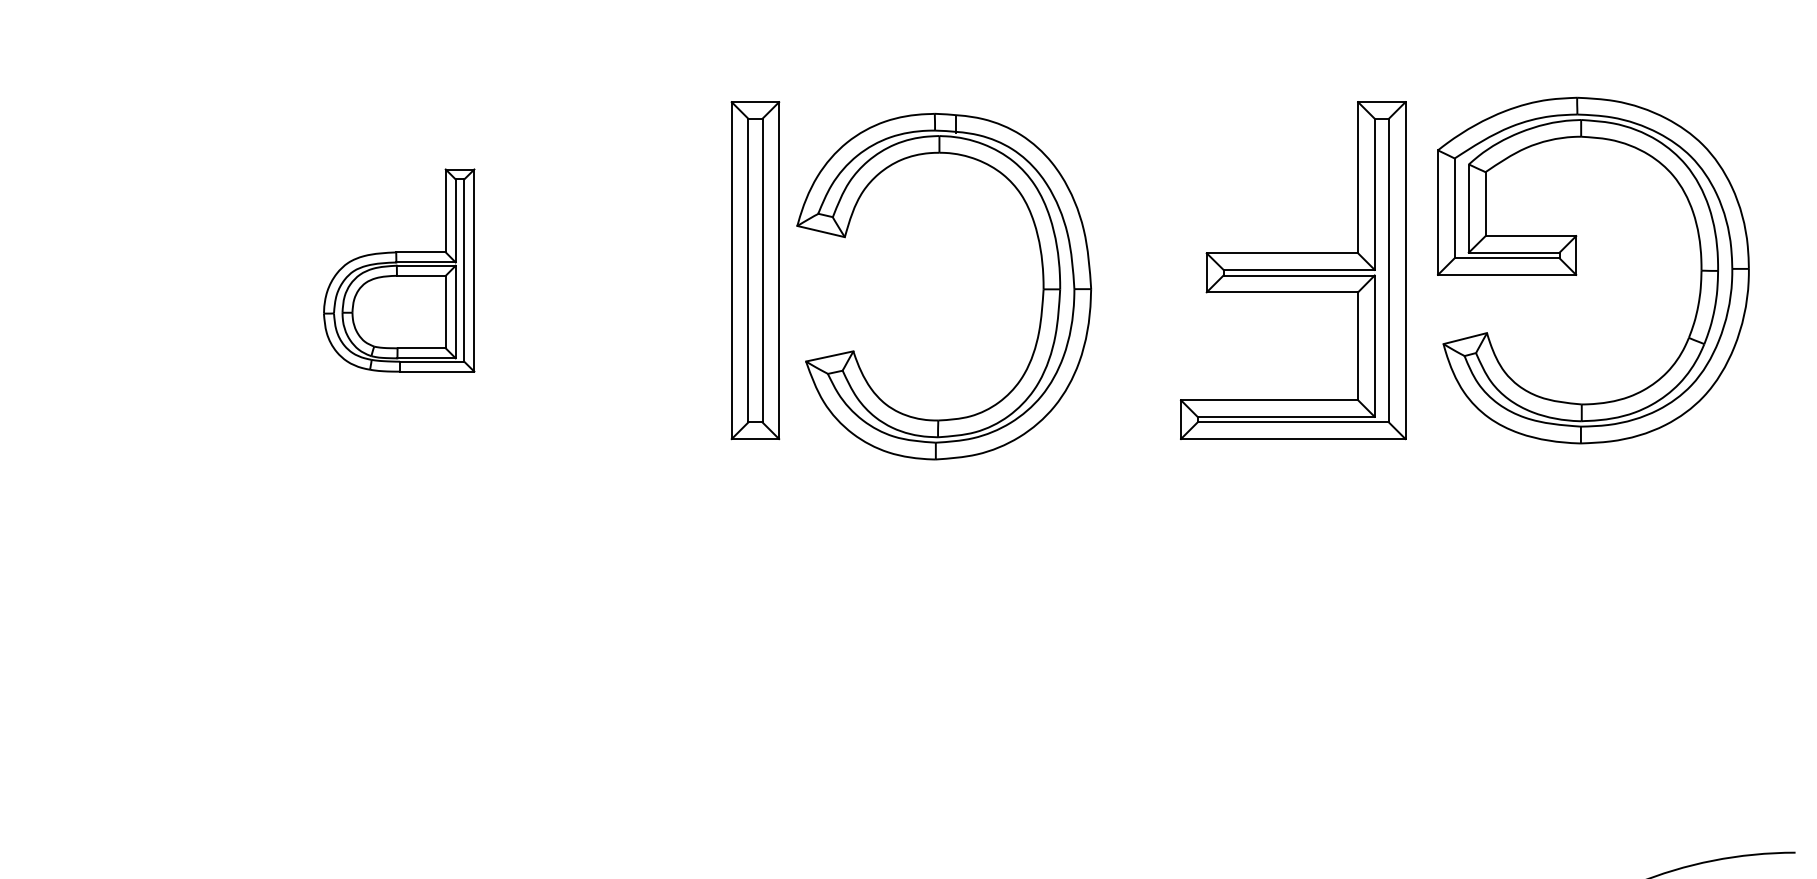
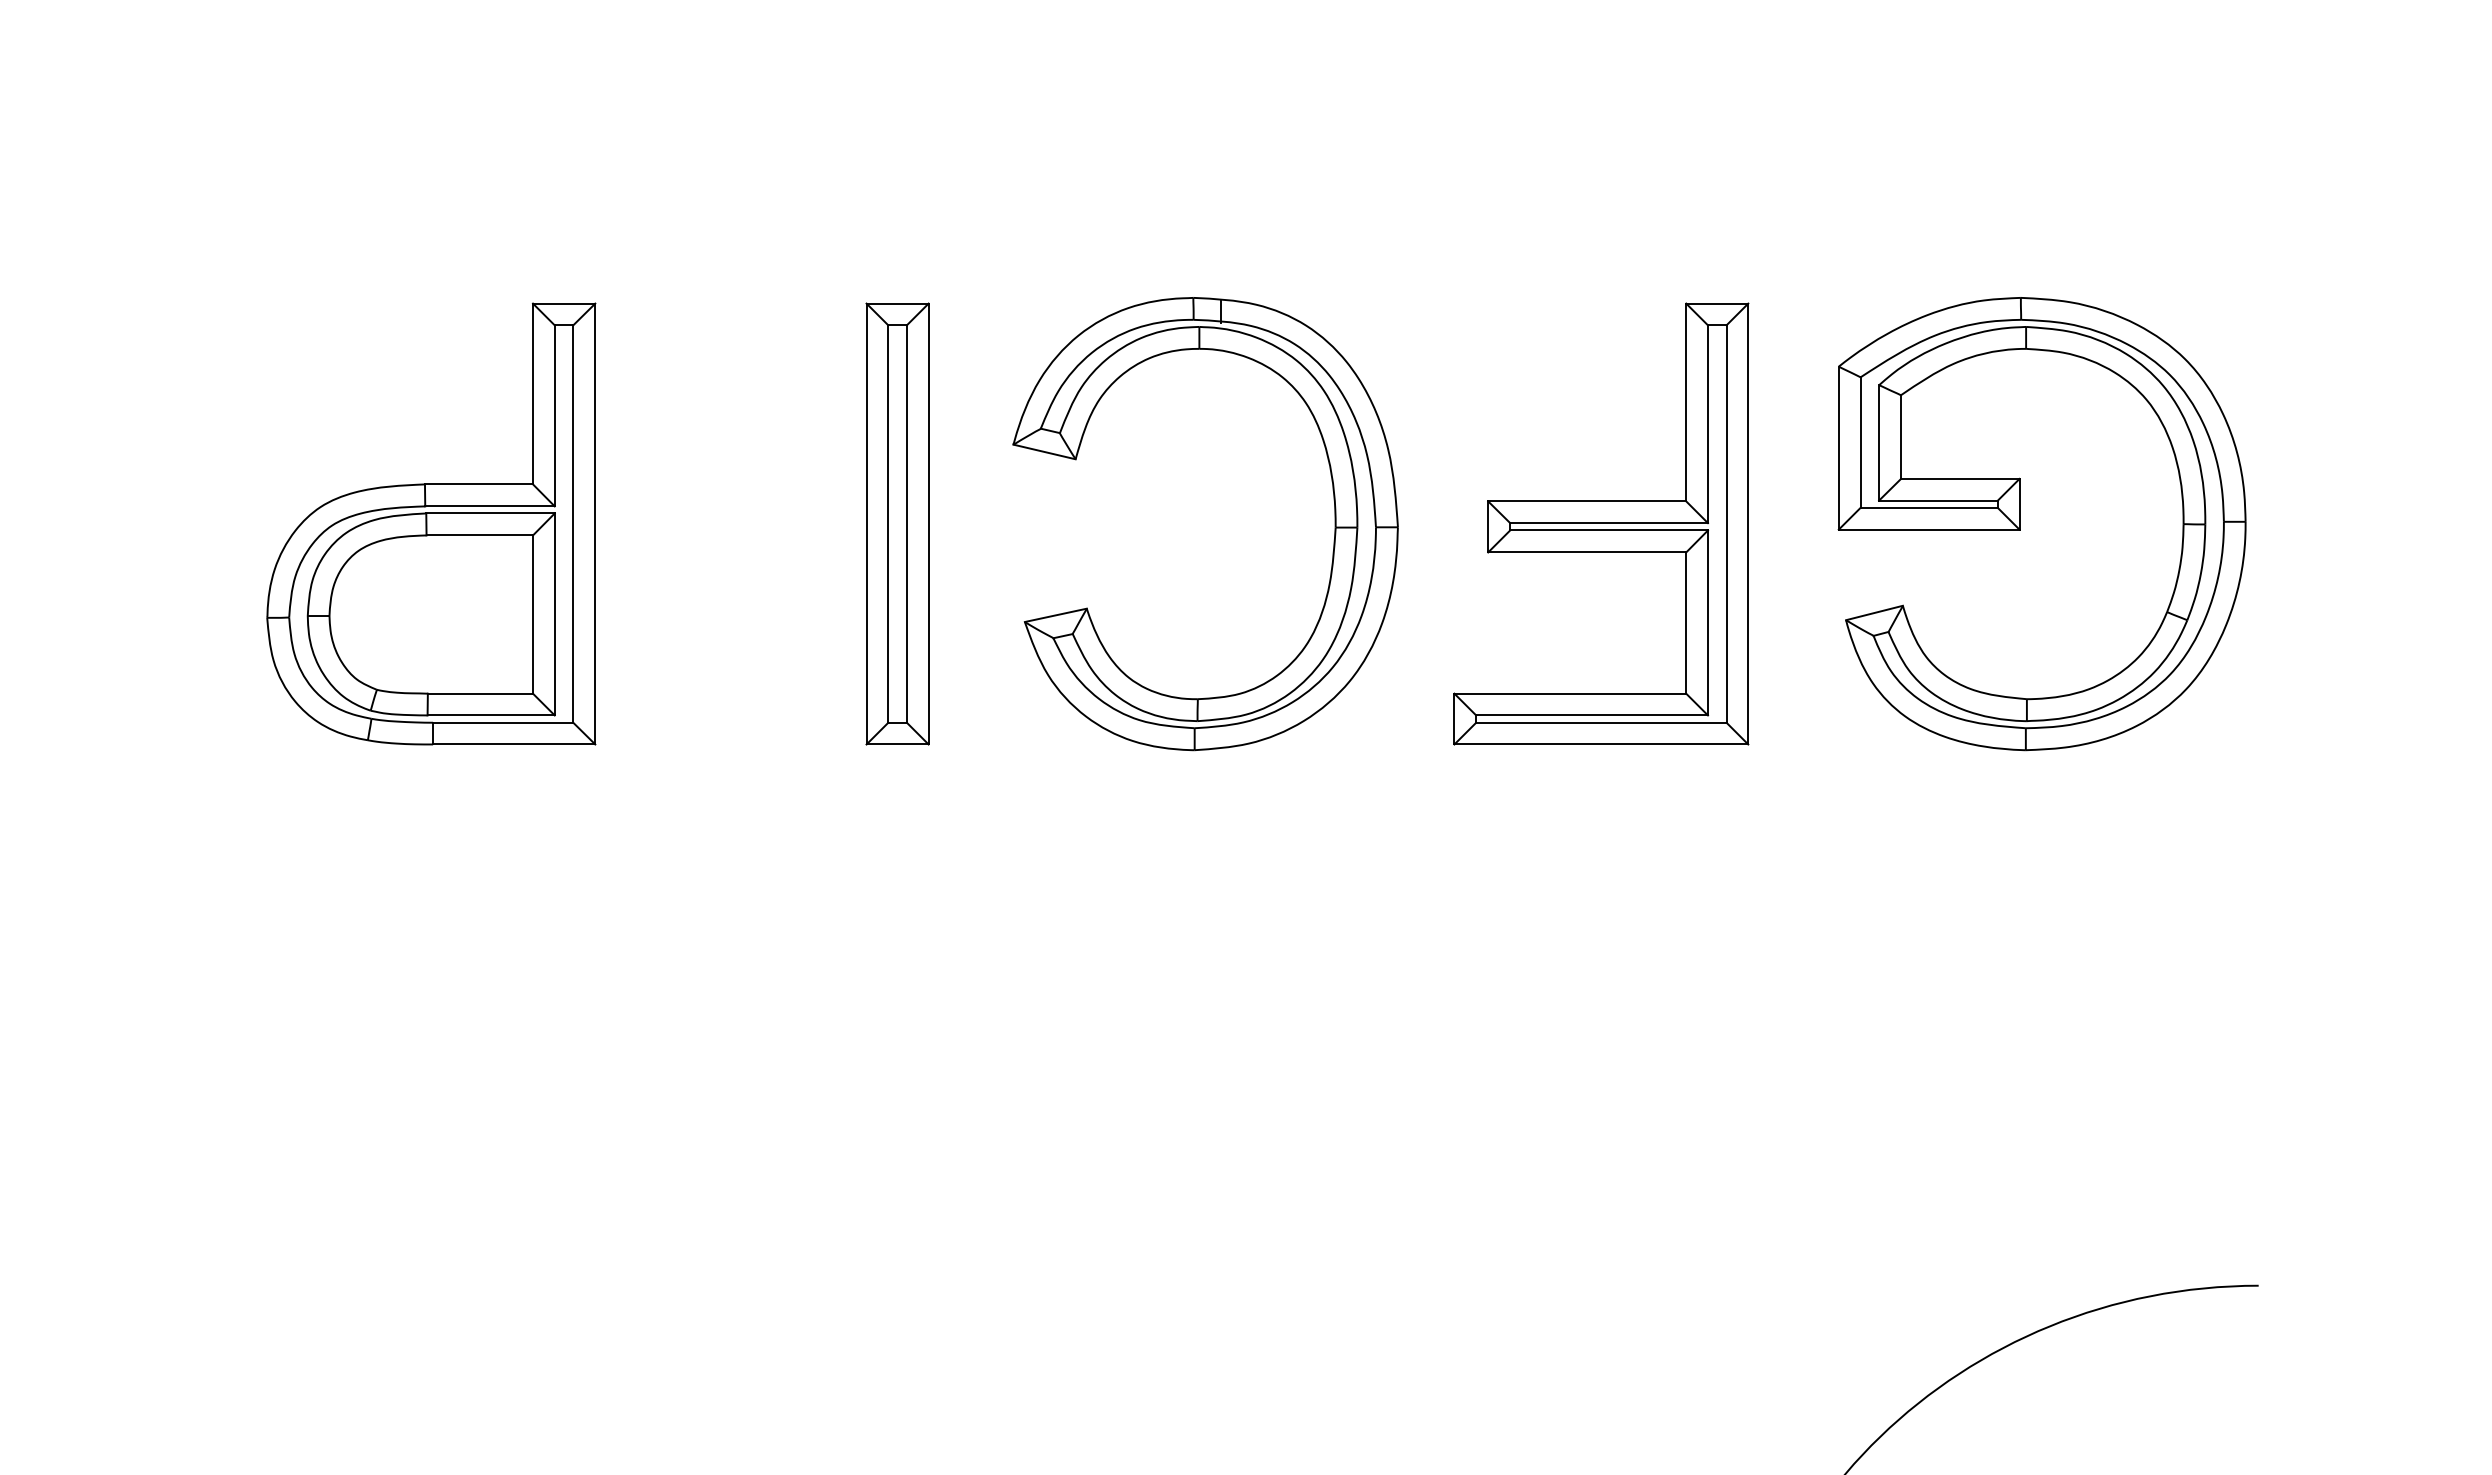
part: (399, 270) -> (431, 523), size x1.67
part: (1576, 270) -> (2020, 524), moved
part: (1041, 299) -> (1333, 540), moved

